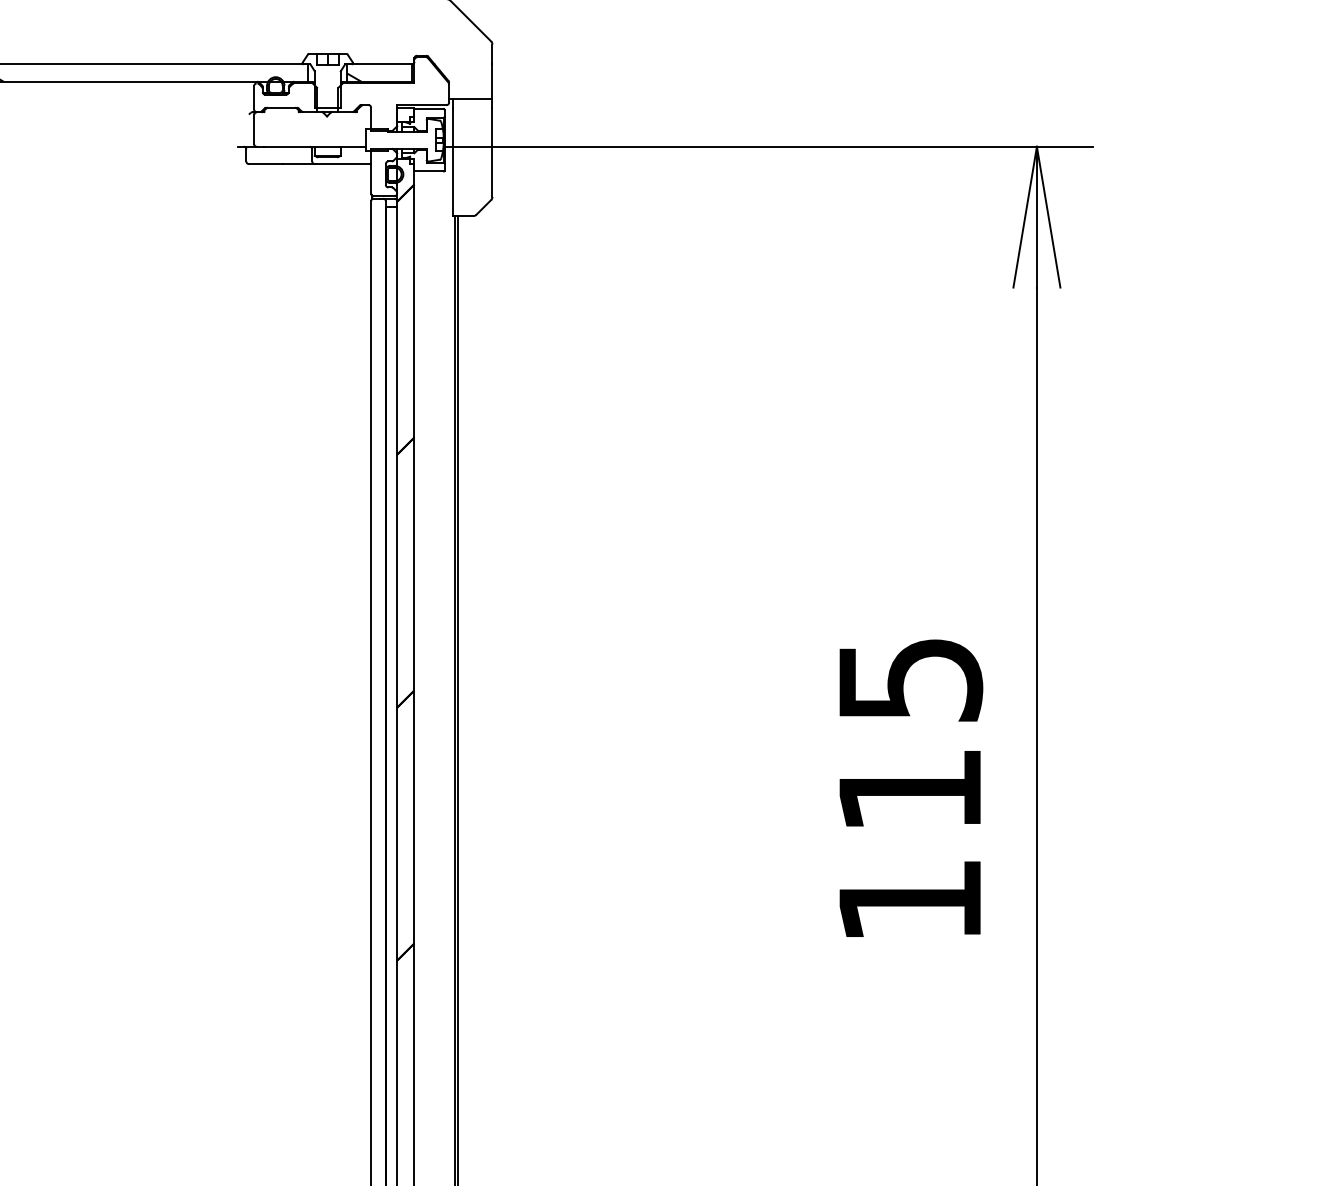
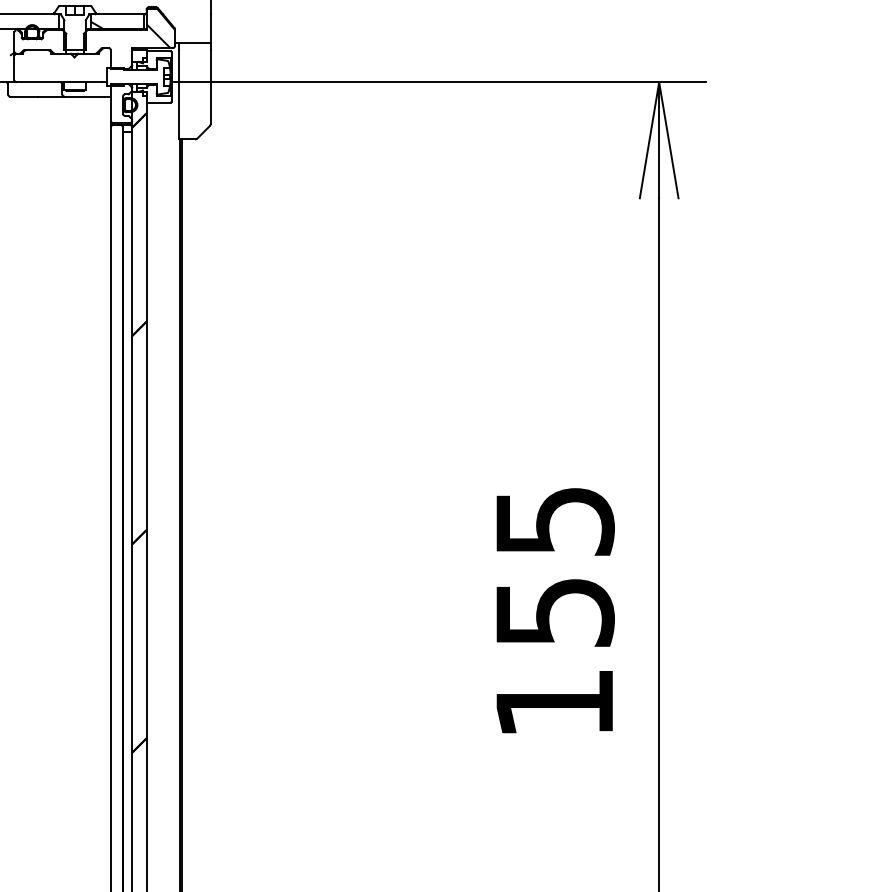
hatch: (428, 90) -> (158, 35), added
text: (911, 791) -> (555, 613), 115 -> 155

